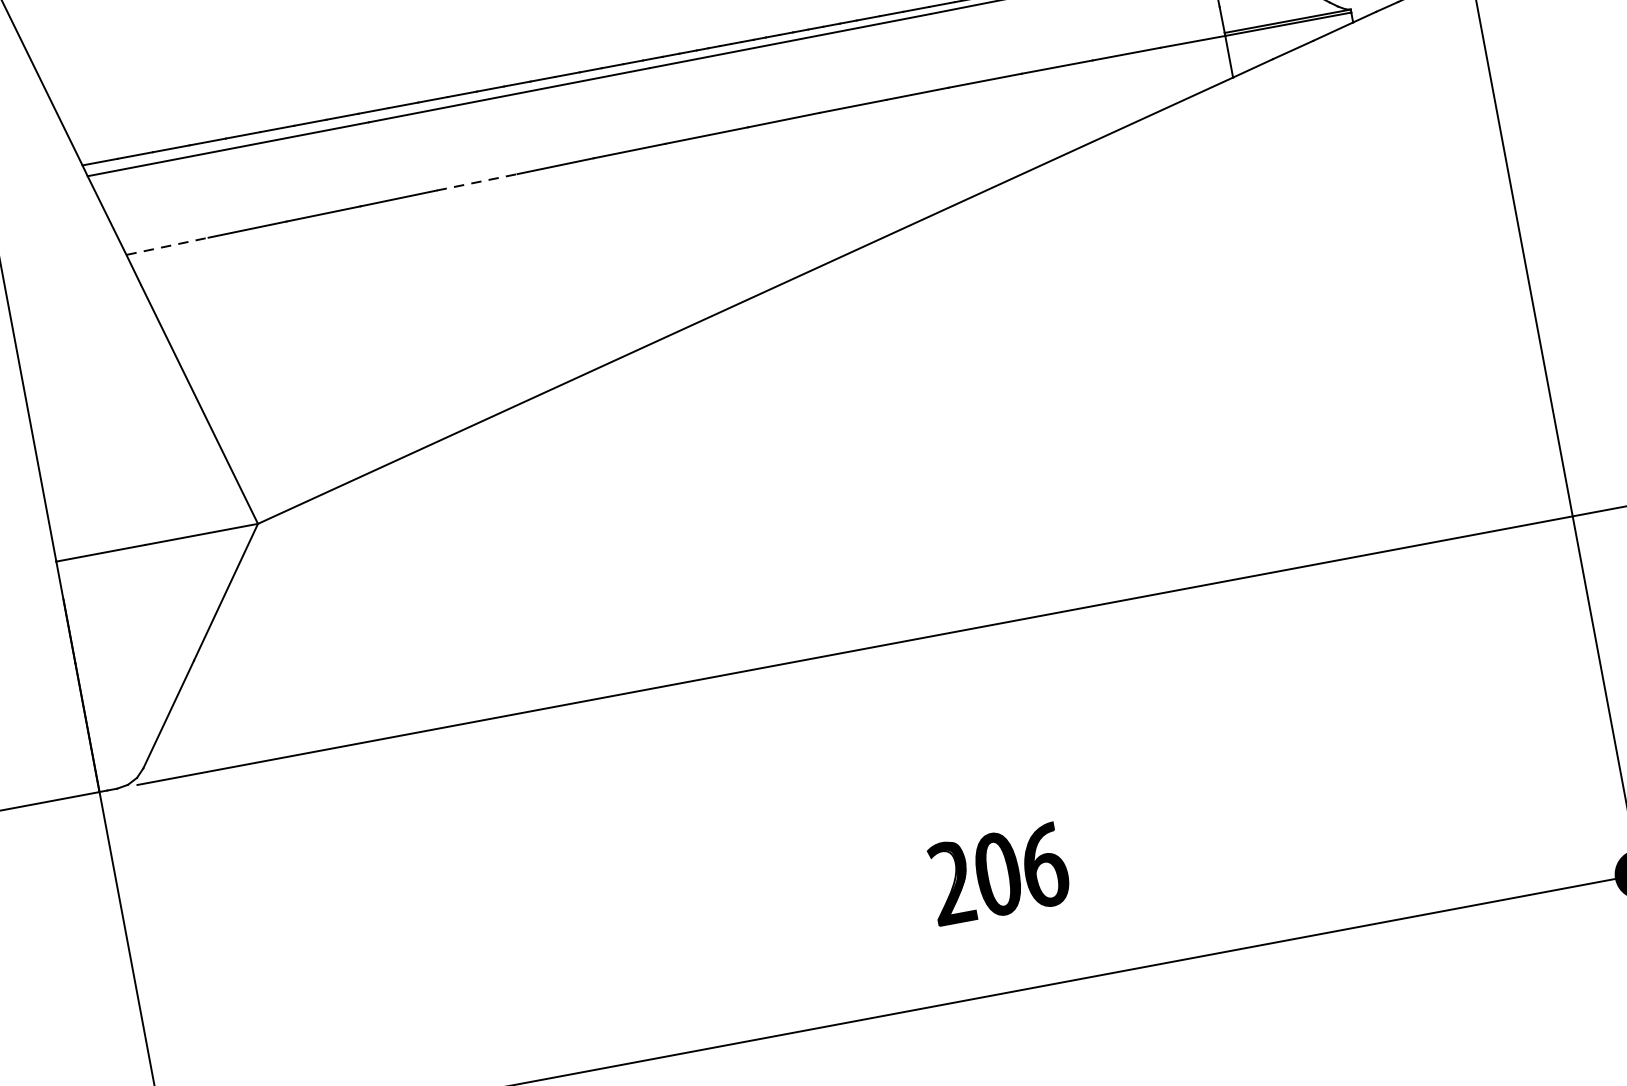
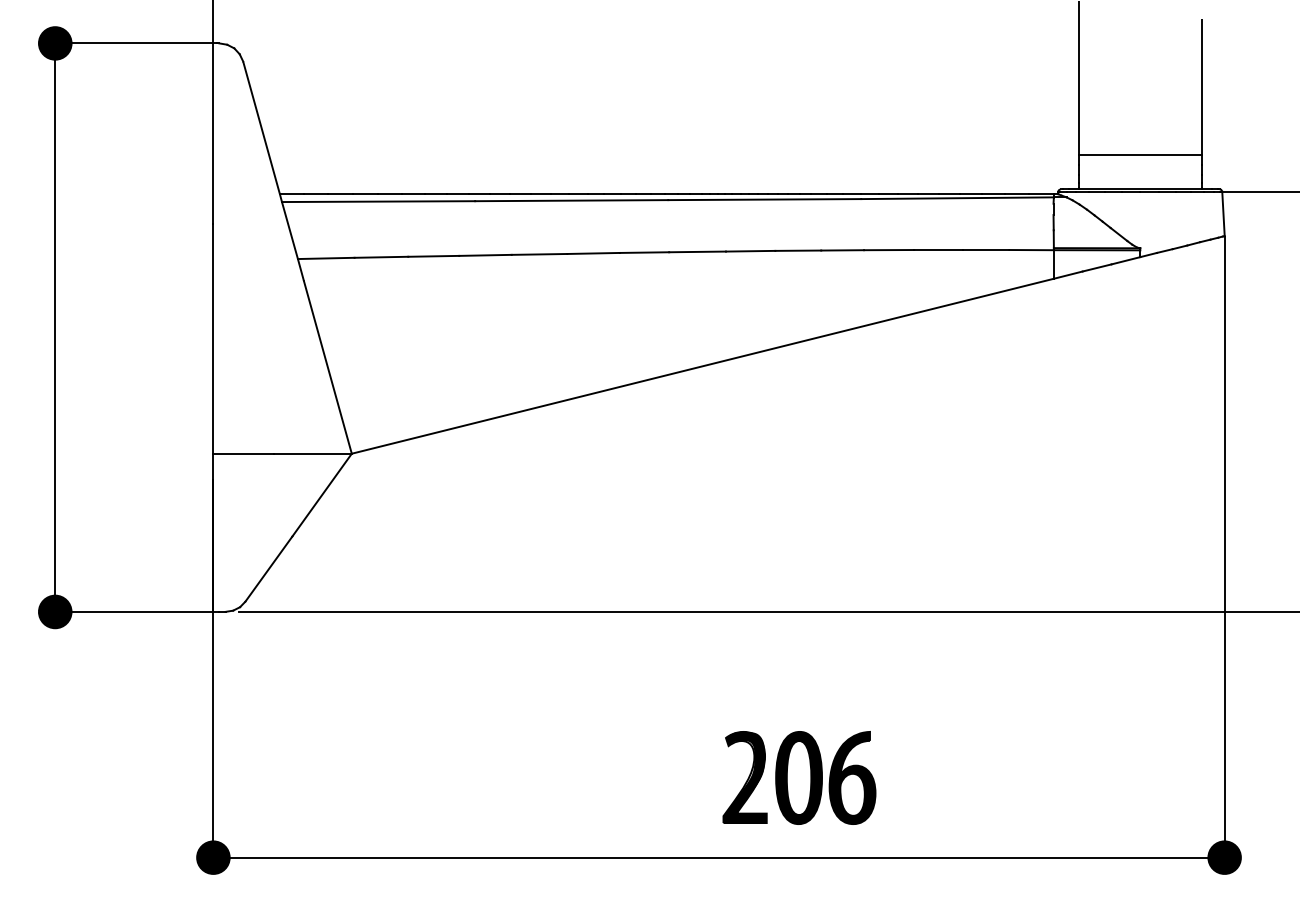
line: (477, 182) -> (539, 254), dashed -> solid
line: (167, 246) -> (326, 258), dashed -> solid
part: (998, 873) -> (799, 777), size x1.67

